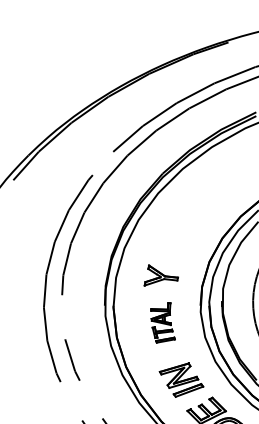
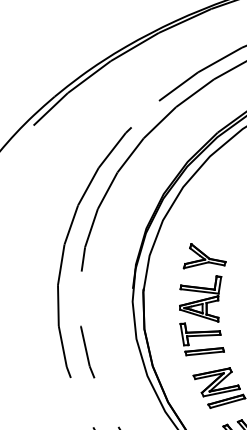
part: (162, 322) -> (201, 315), size x1.67

